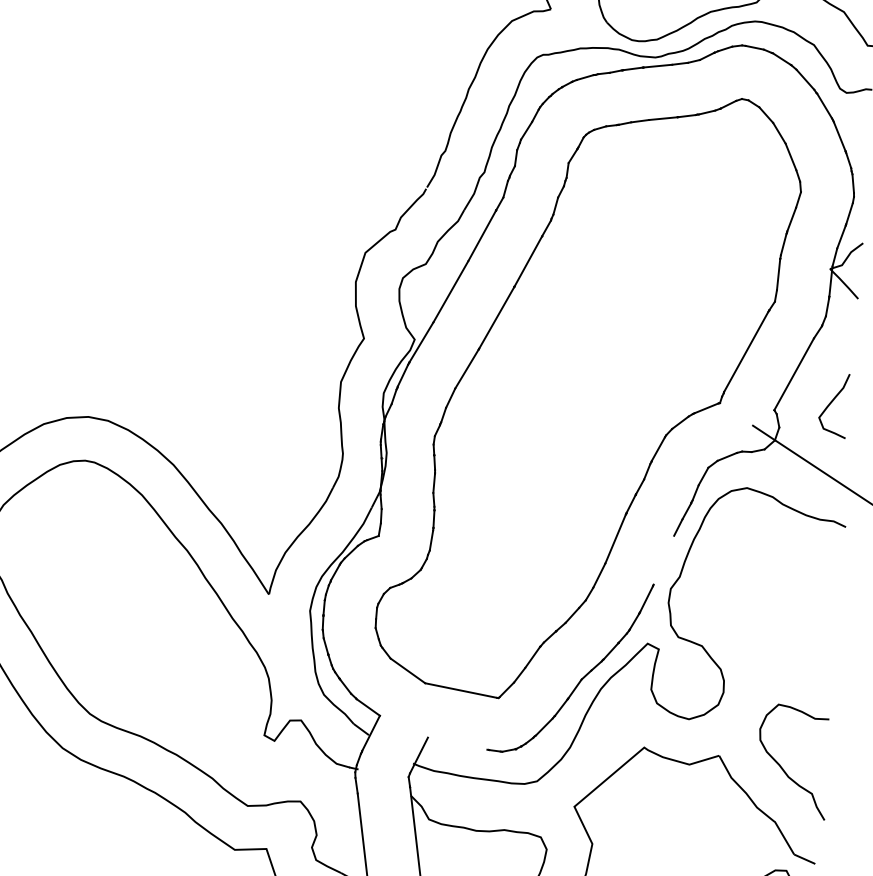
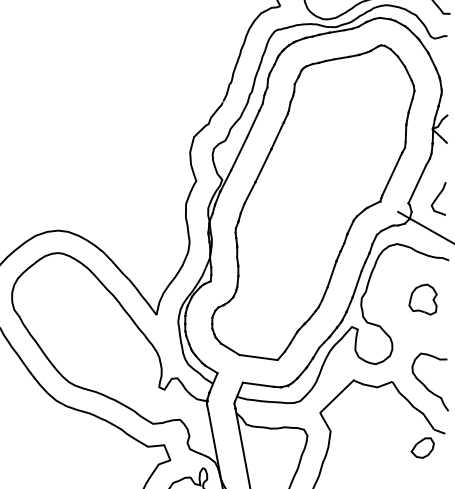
line: (662, 559) -> (356, 283), added
part: (788, 599) -> (422, 299), added
line: (456, 743) -> (257, 384), added

